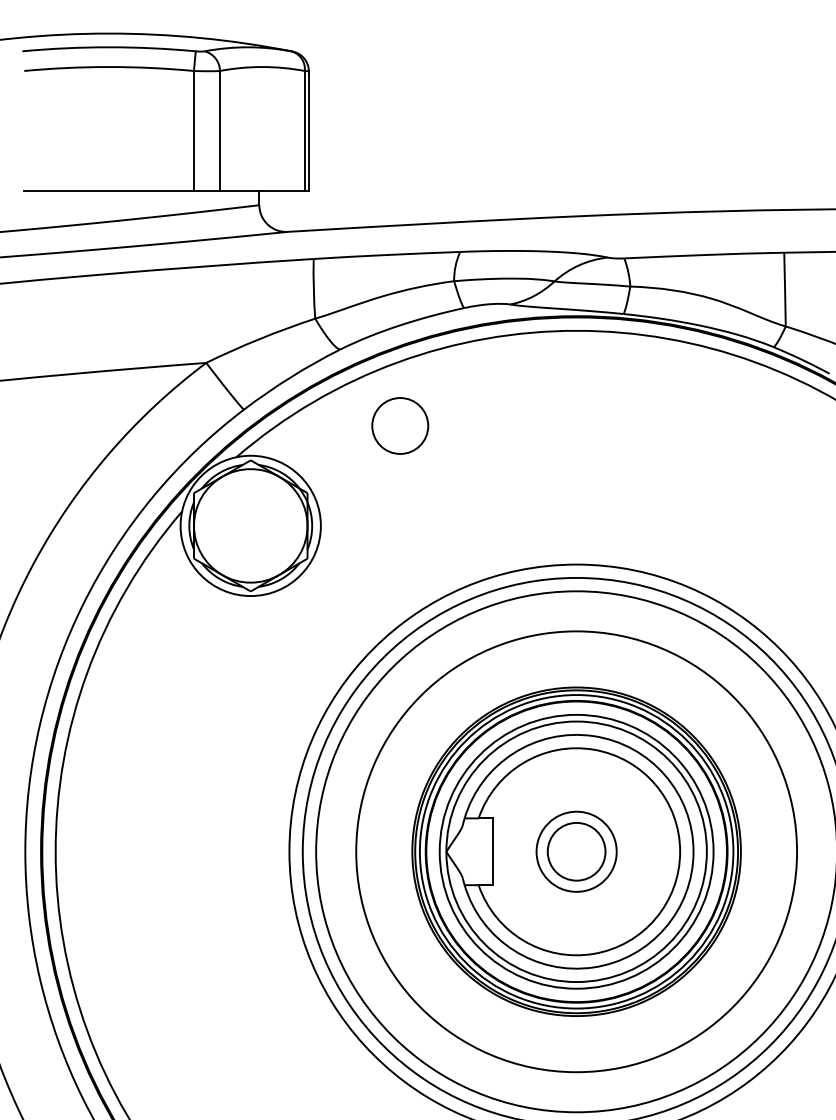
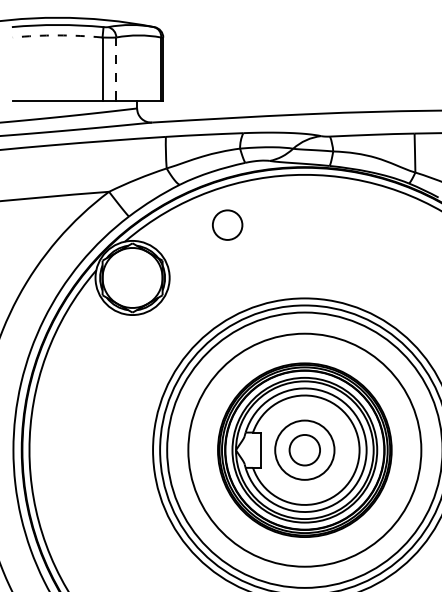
arc: (108, 67) -> (57, 35), solid -> dashed
line: (220, 131) -> (116, 69), solid -> dashed
circle: (400, 424) -> (227, 224), moved
circle: (575, 852) -> (304, 450), size x1.4

